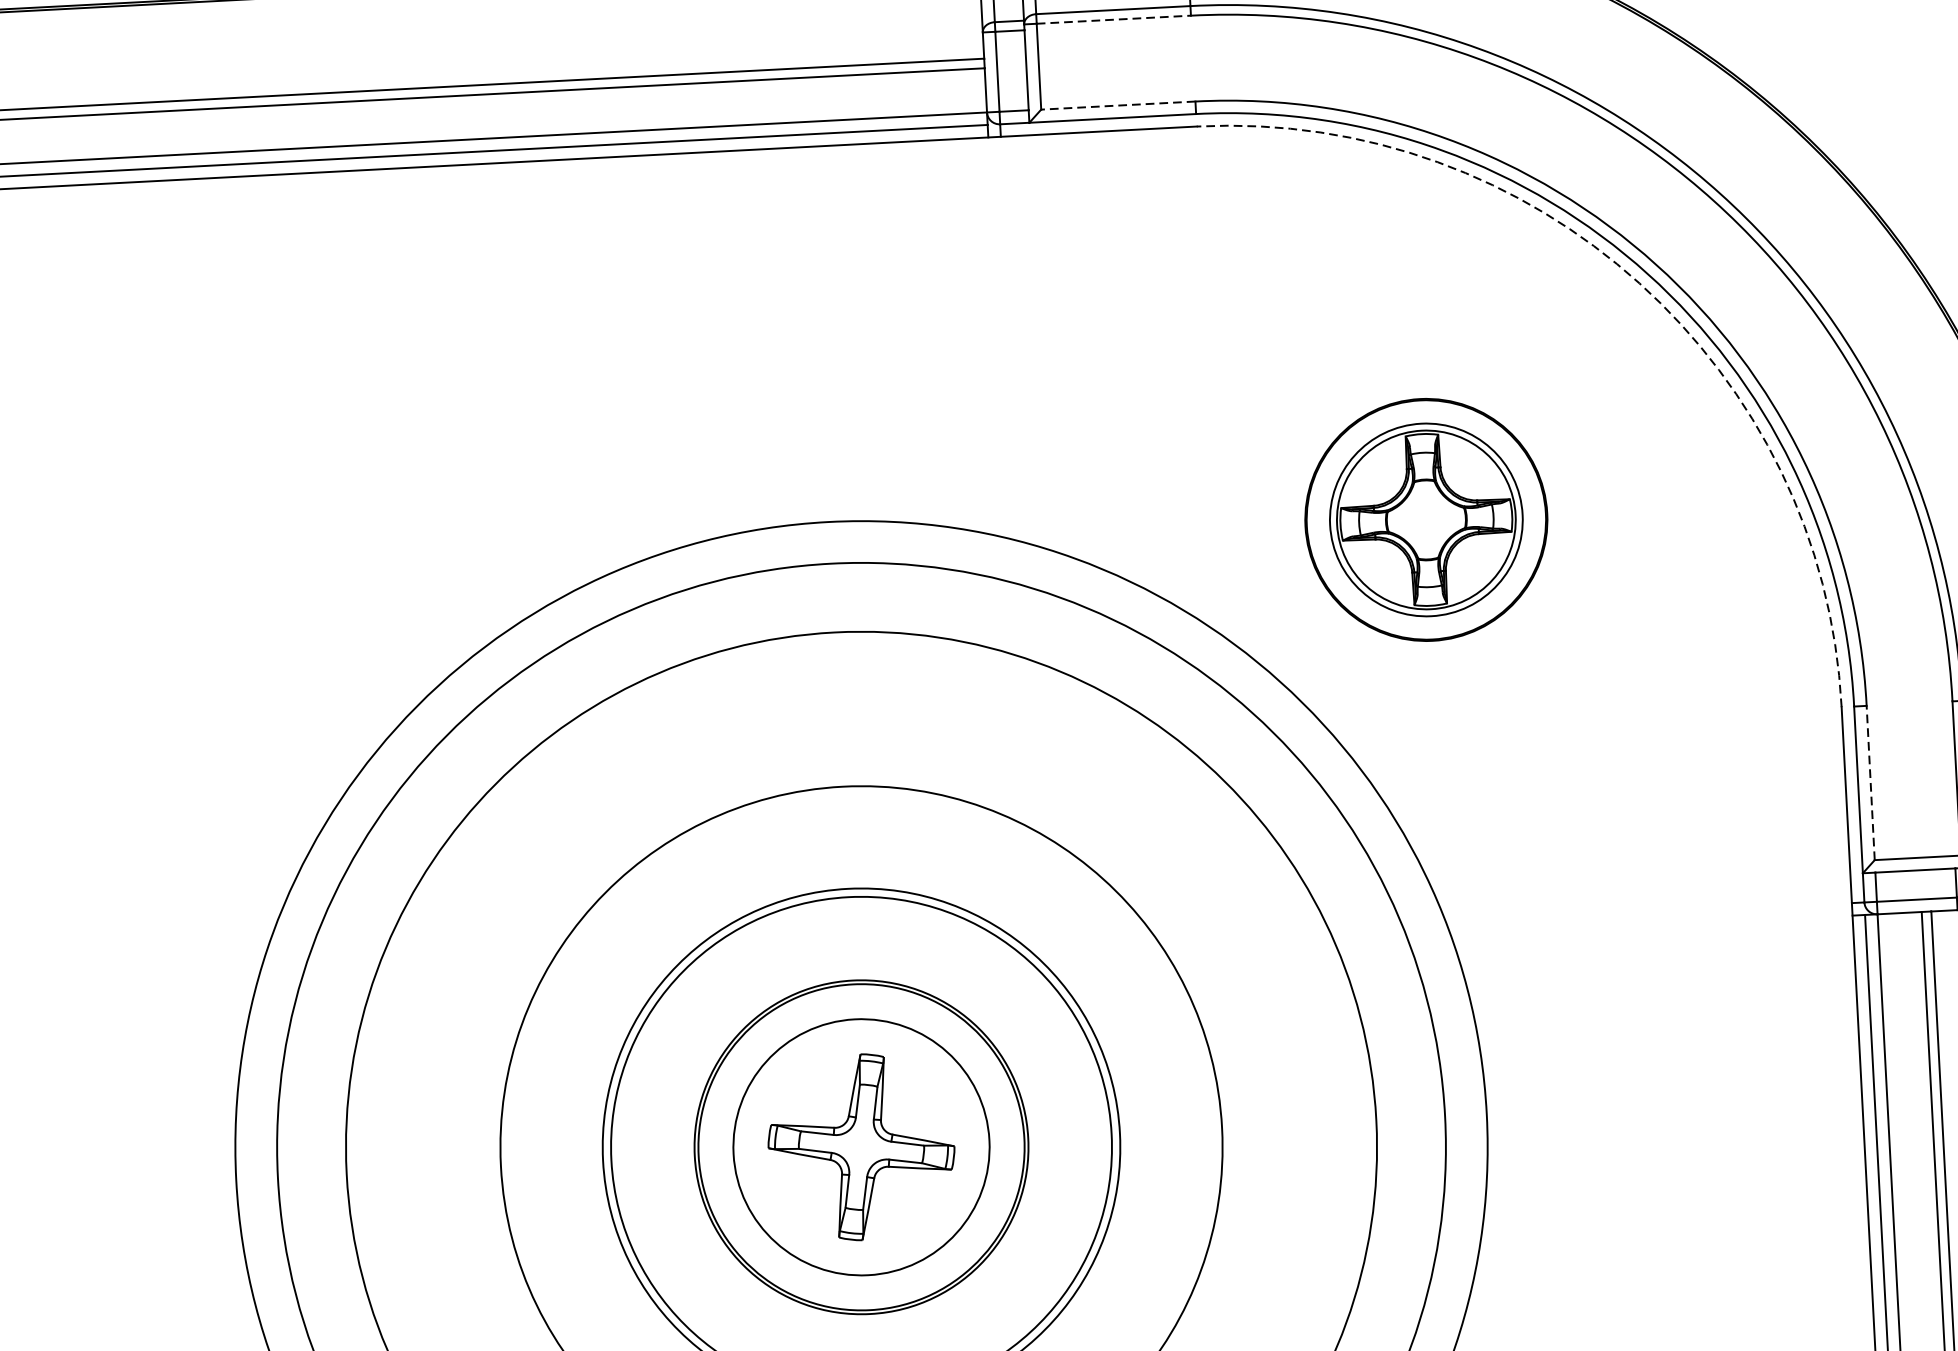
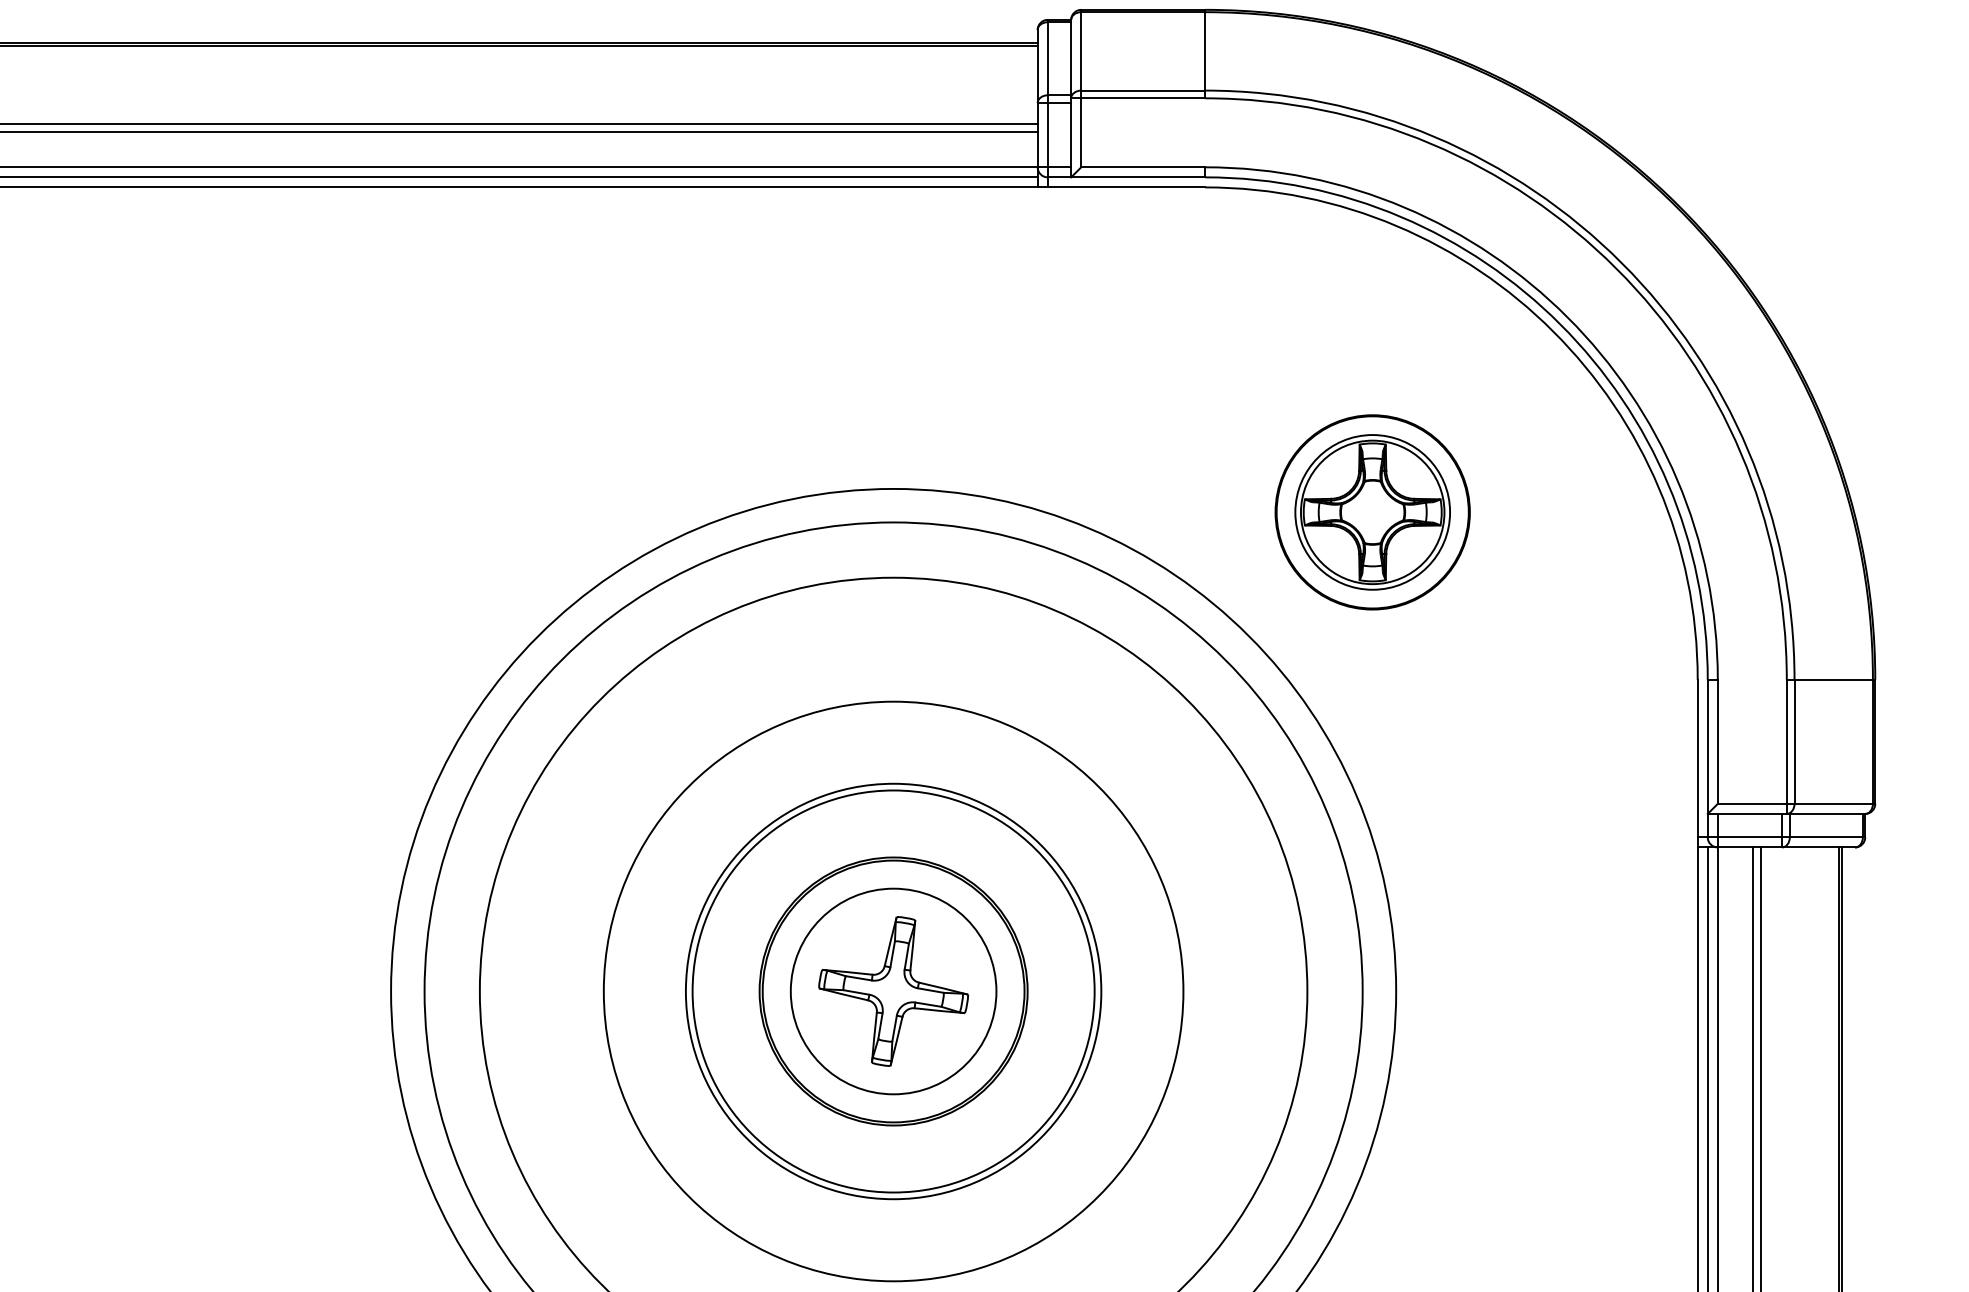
line: (1114, 19) -> (1143, 98), dashed -> solid
line: (1118, 105) -> (1143, 167), dashed -> solid
arc: (1639, 283) -> (1553, 331), dashed -> solid
line: (1870, 782) -> (1717, 741), dashed -> solid

